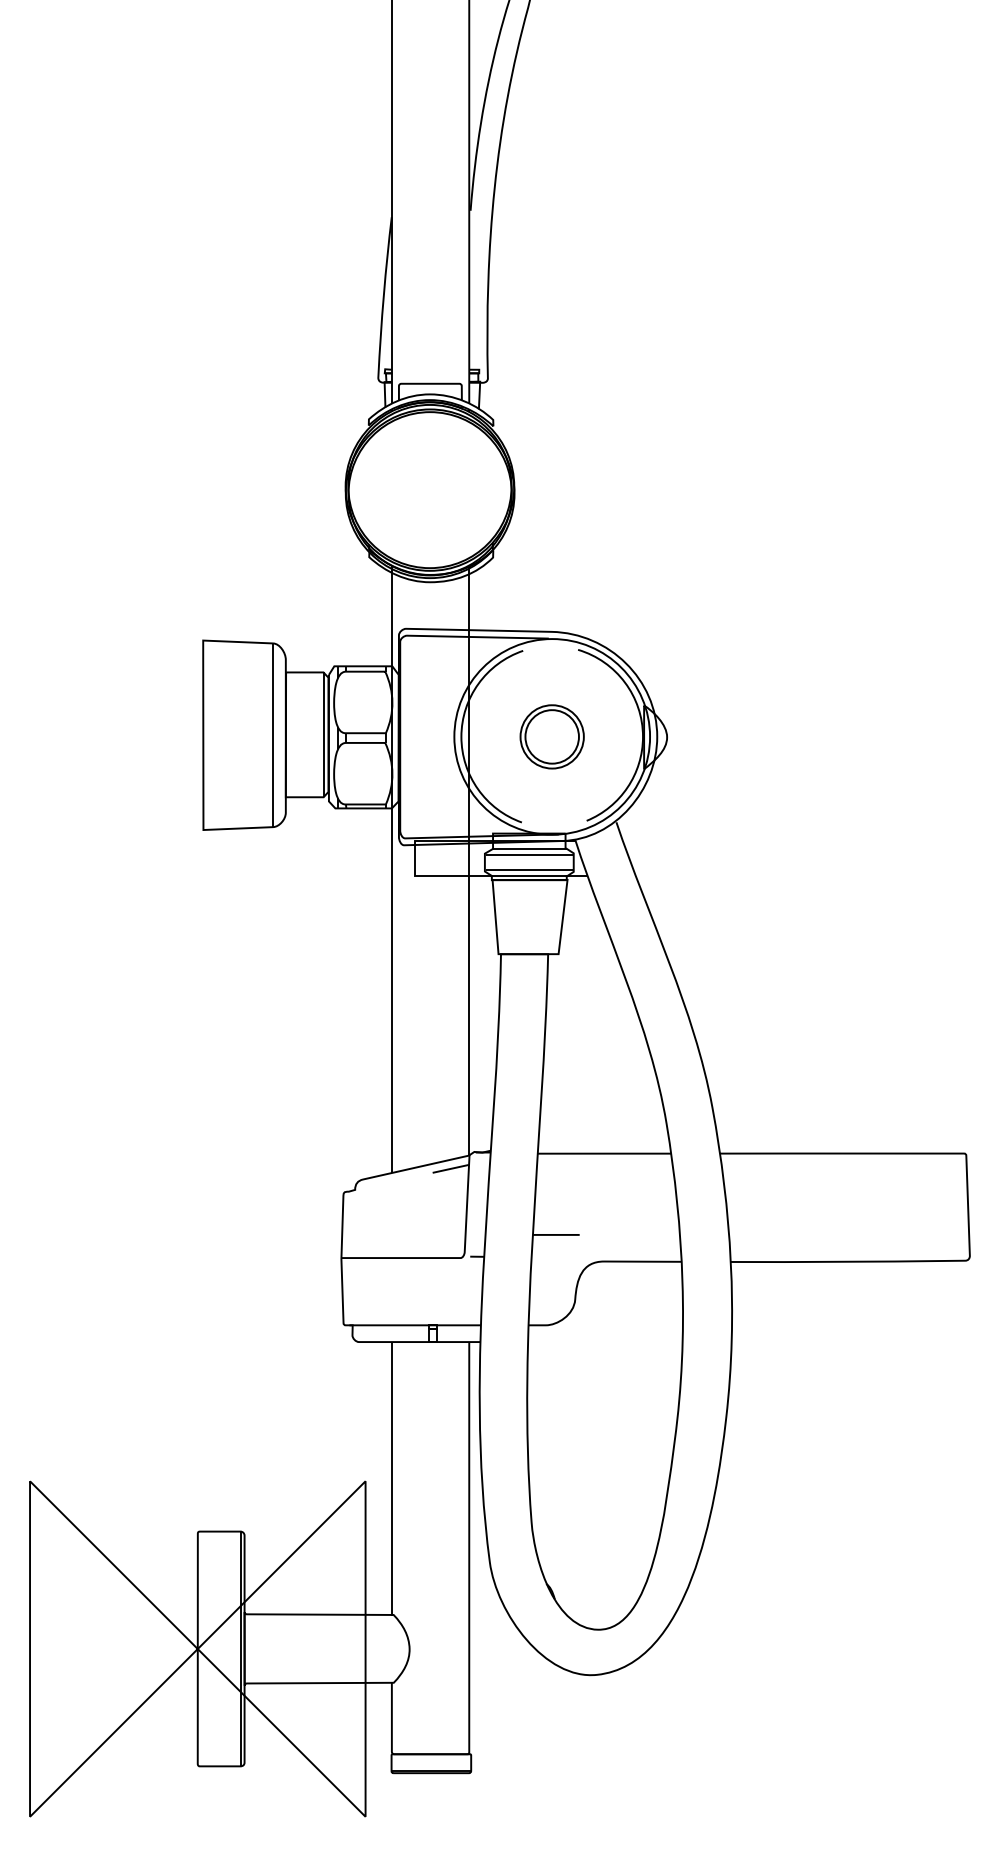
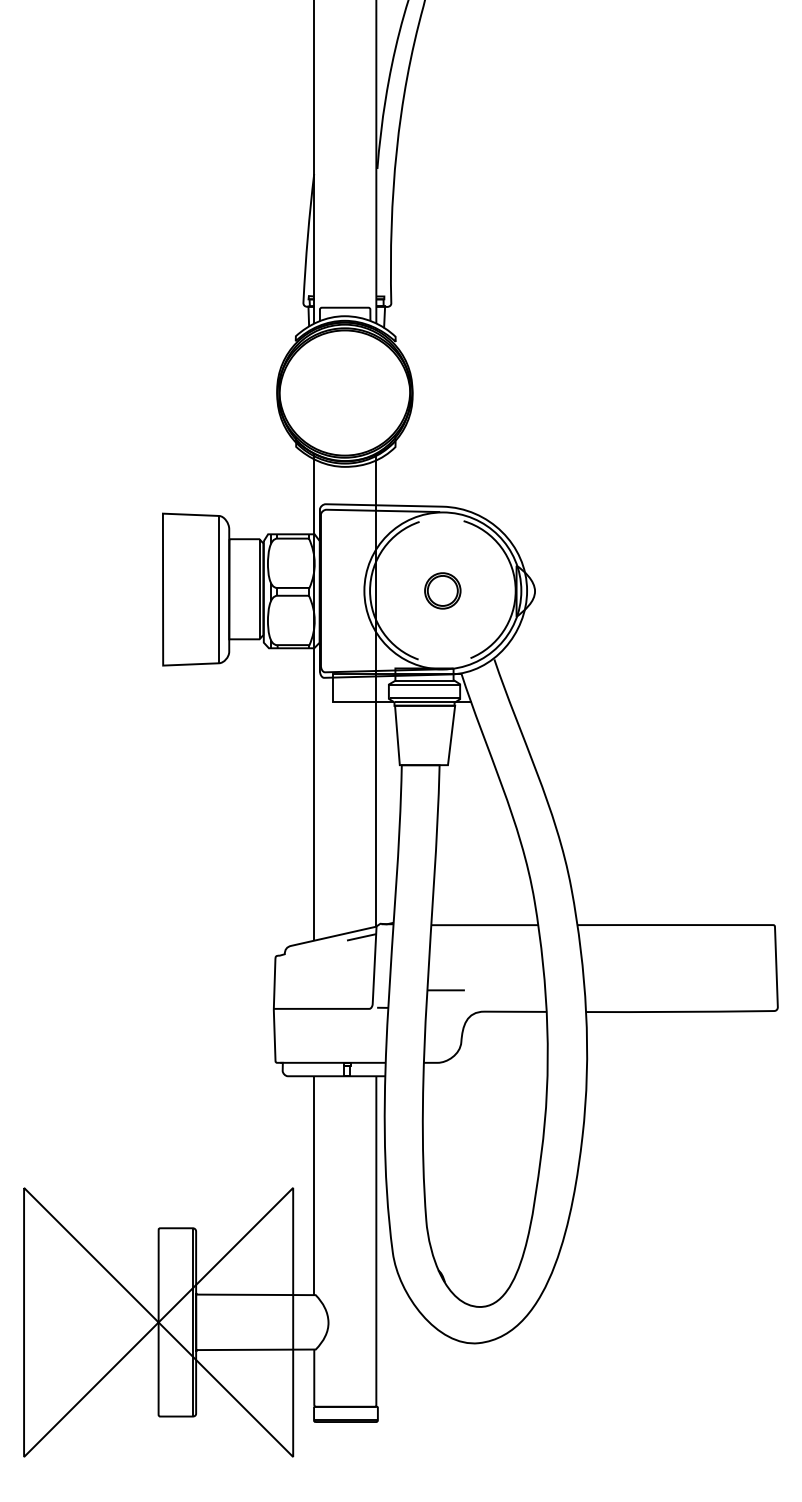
part: (551, 736) -> (442, 590), size x0.7

